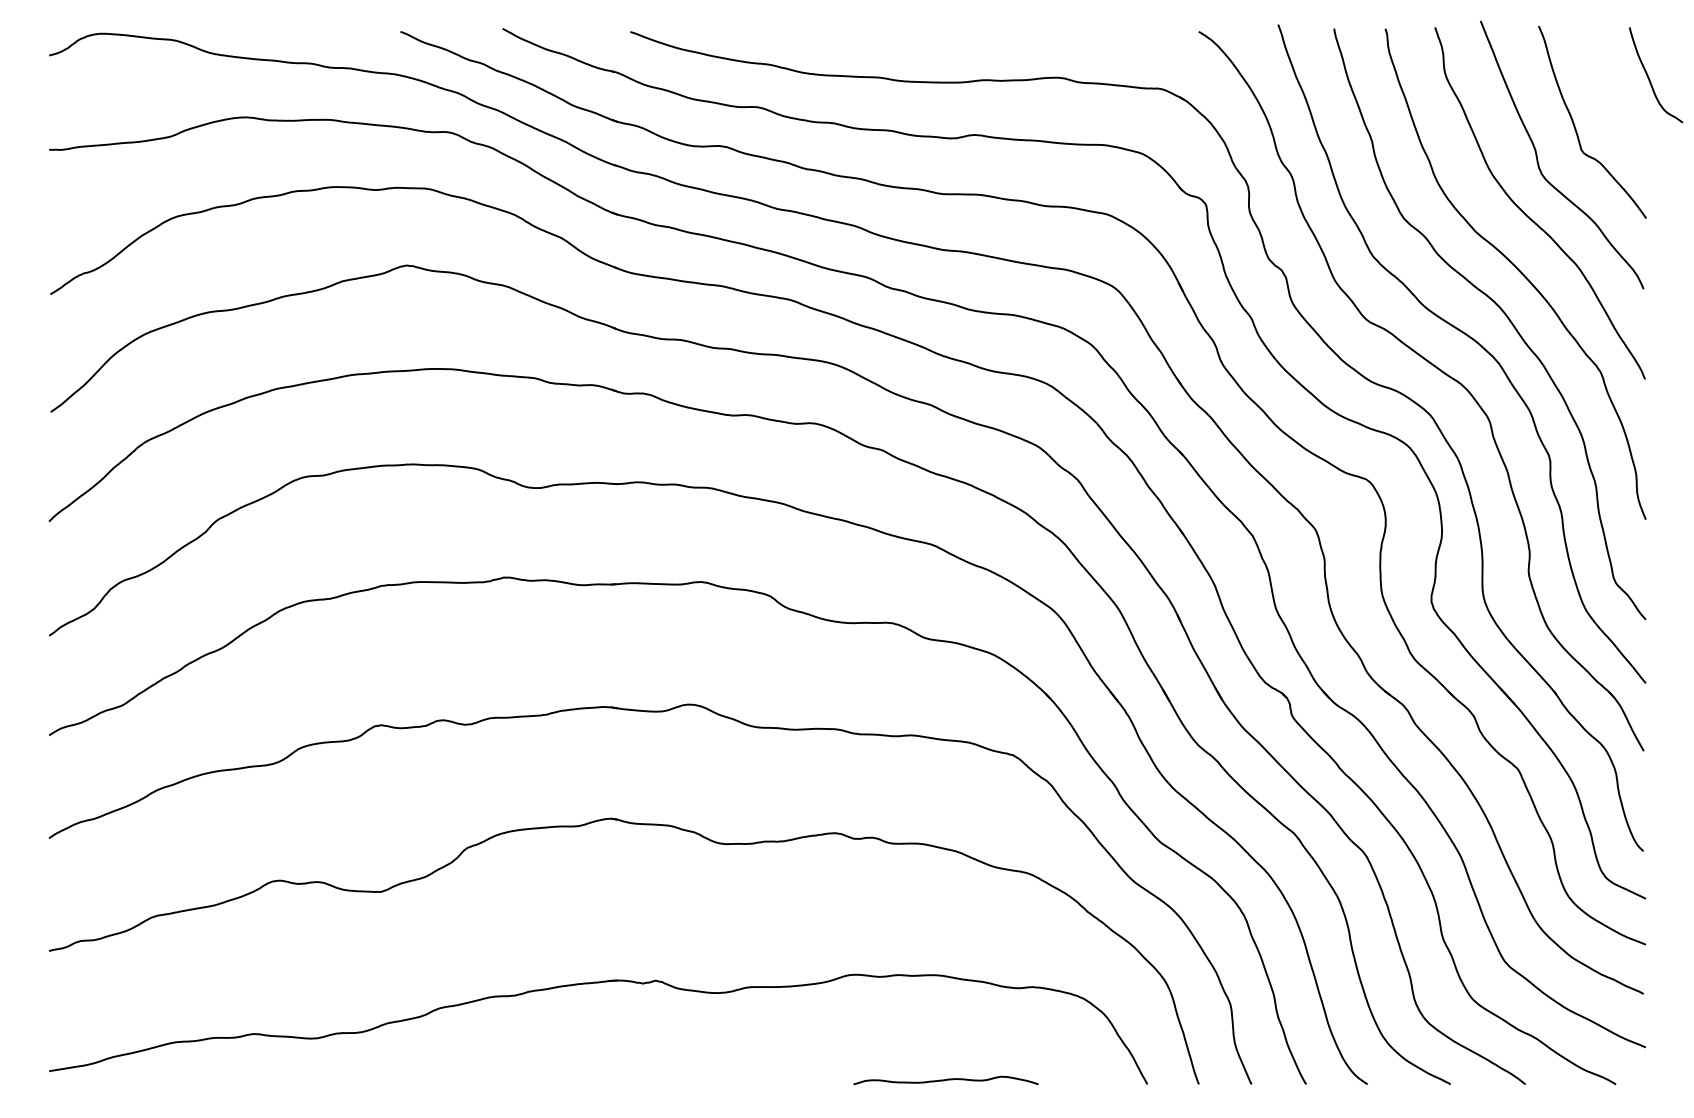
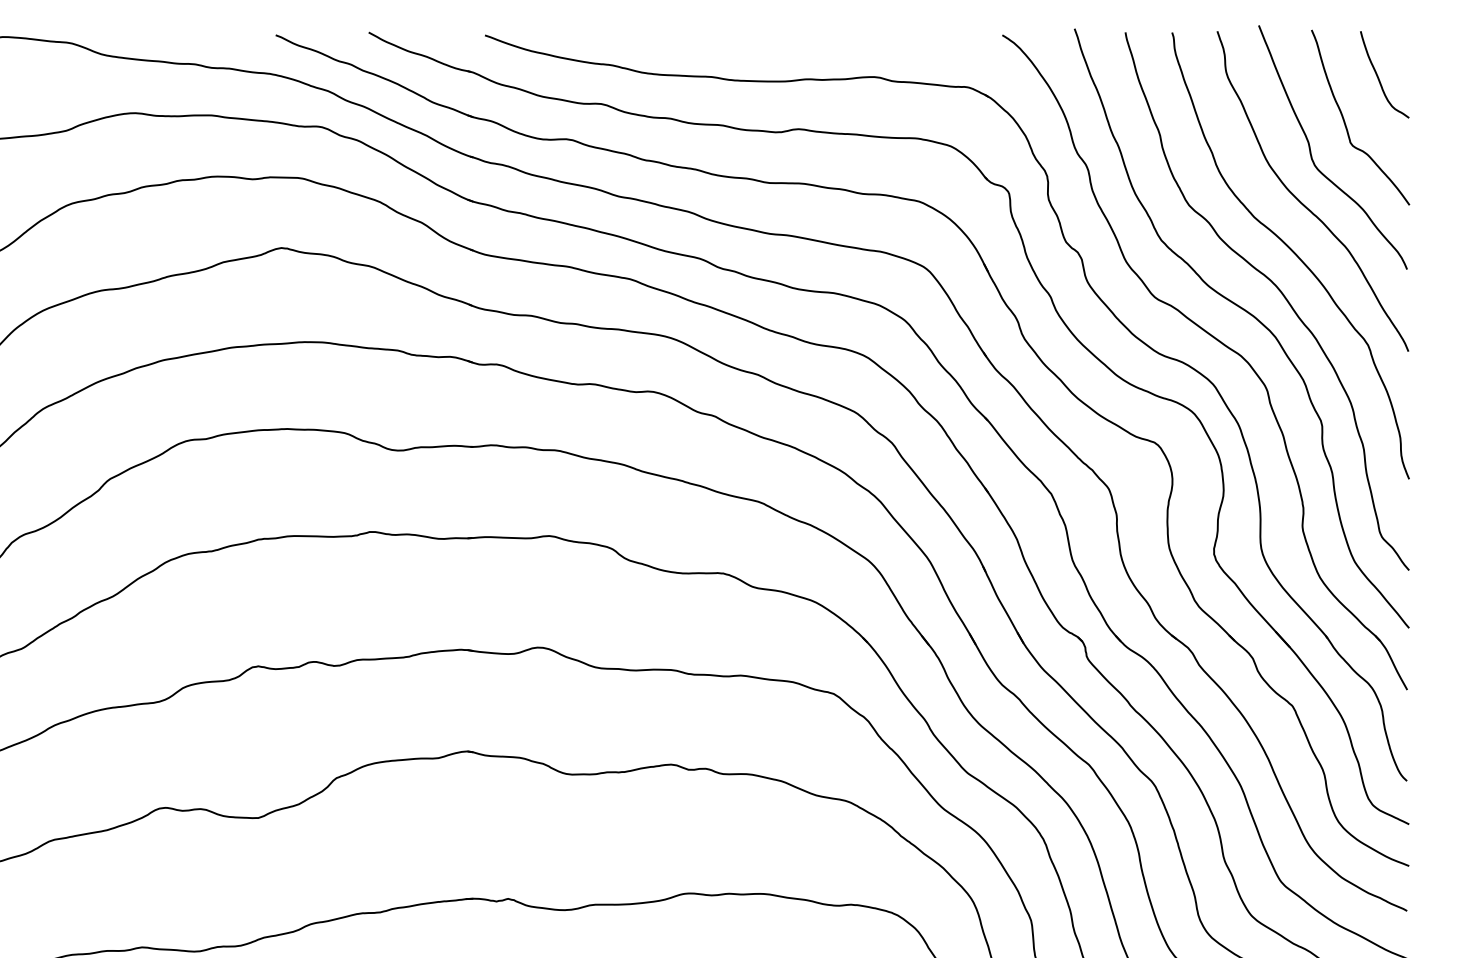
curve: (1650, 79) -> (1379, 78), moved

